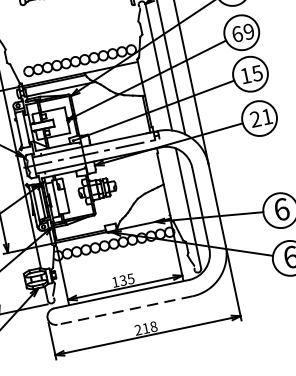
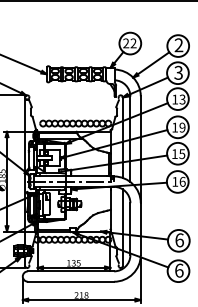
text: (237, 33) -> (175, 127), 69 -> 19
text: (260, 117) -> (178, 181), 21 -> 16
line: (124, 310) -> (70, 281), dashed -> solid

